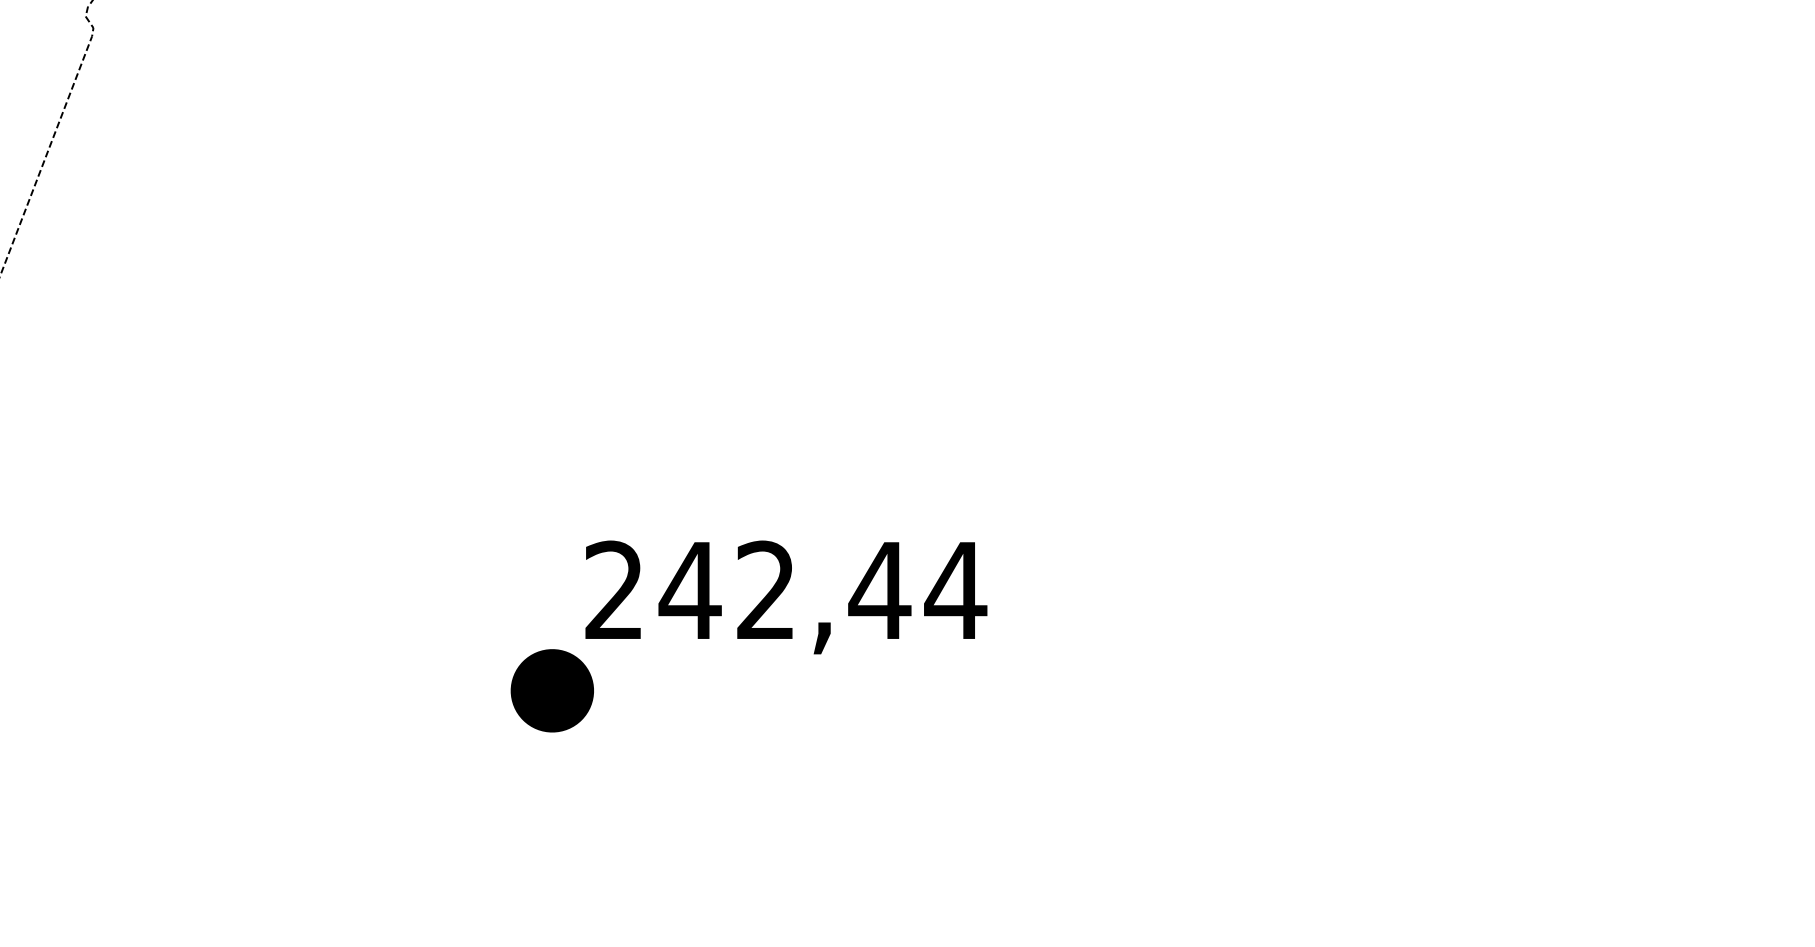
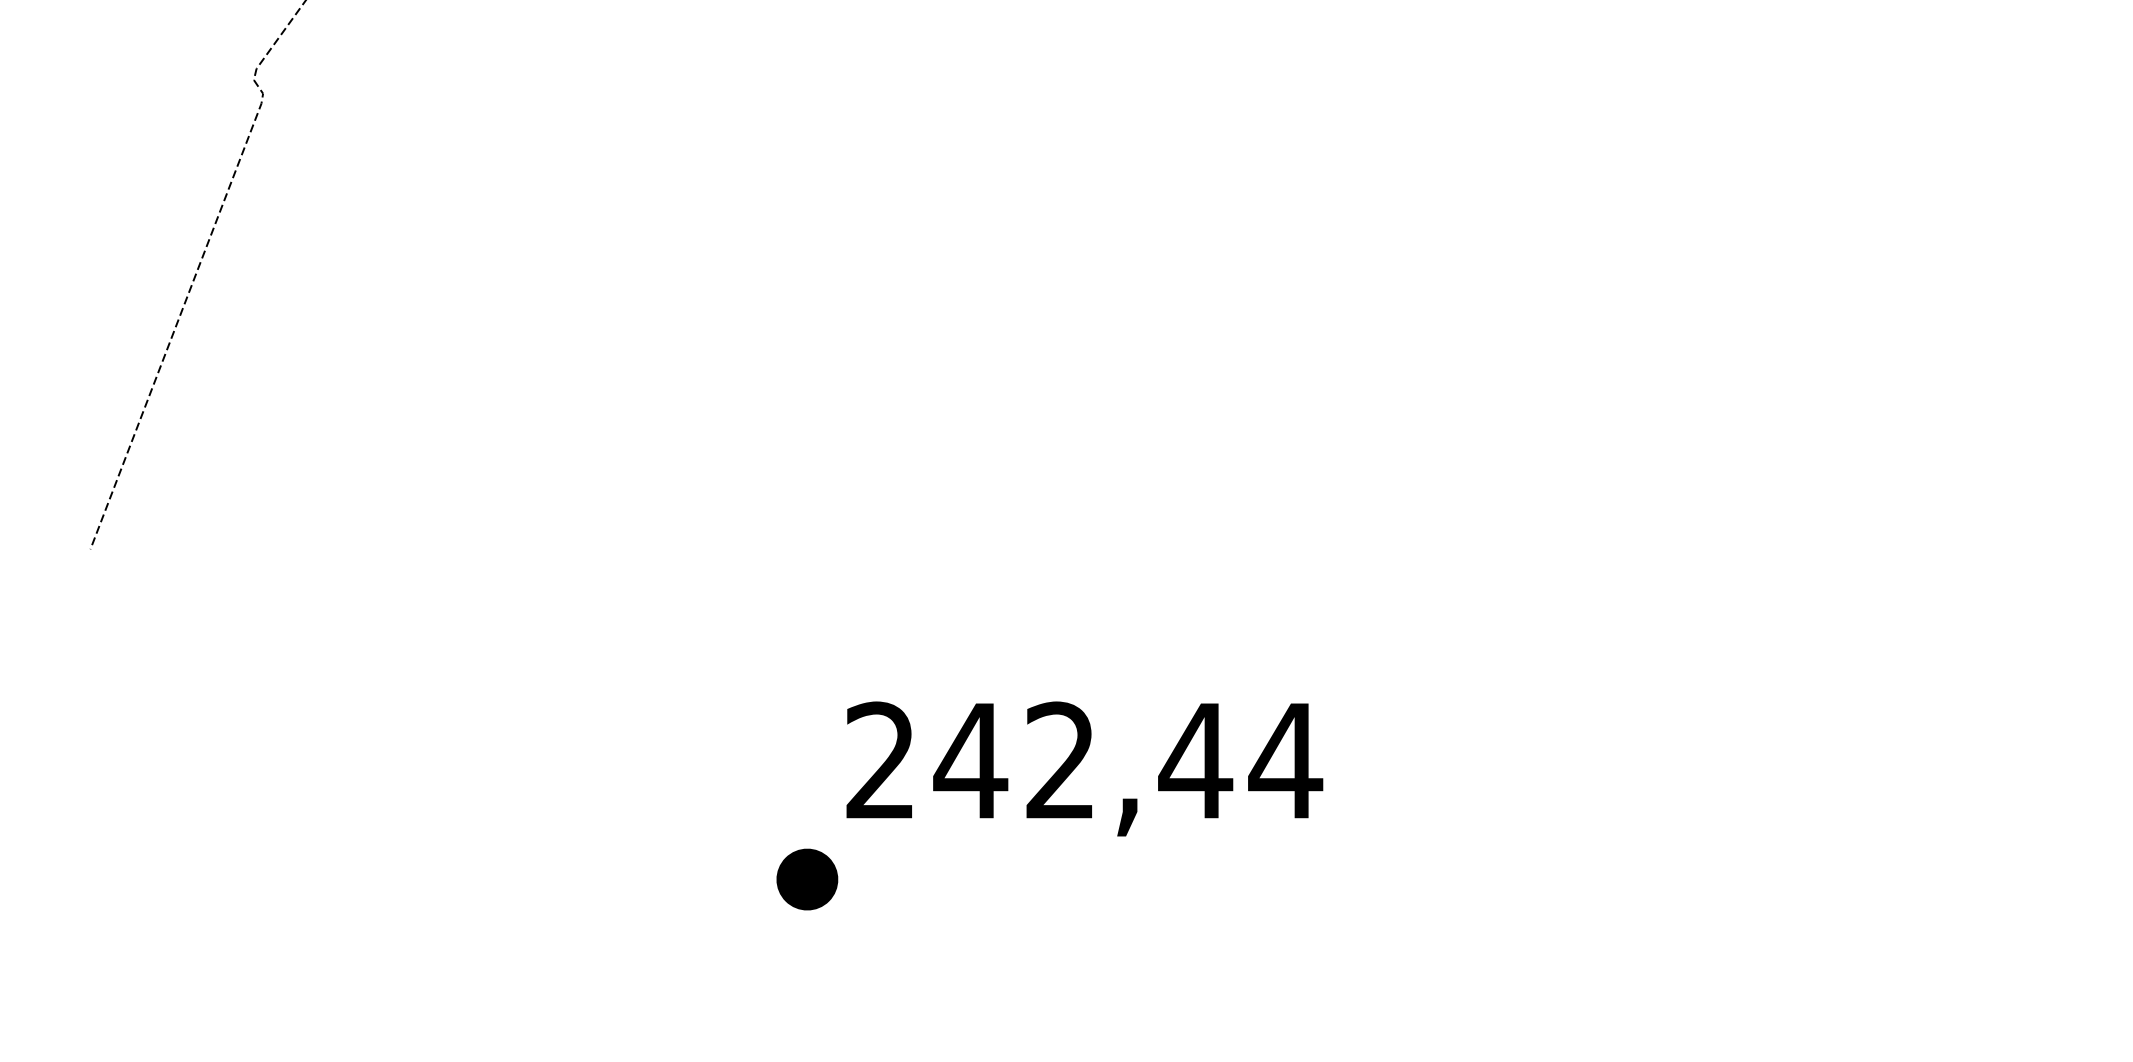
part: (552, 690) -> (807, 879), size x0.62

